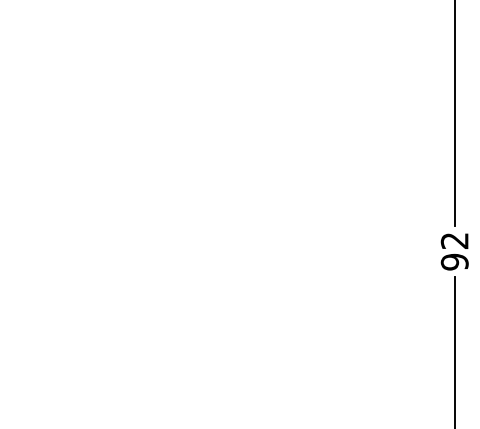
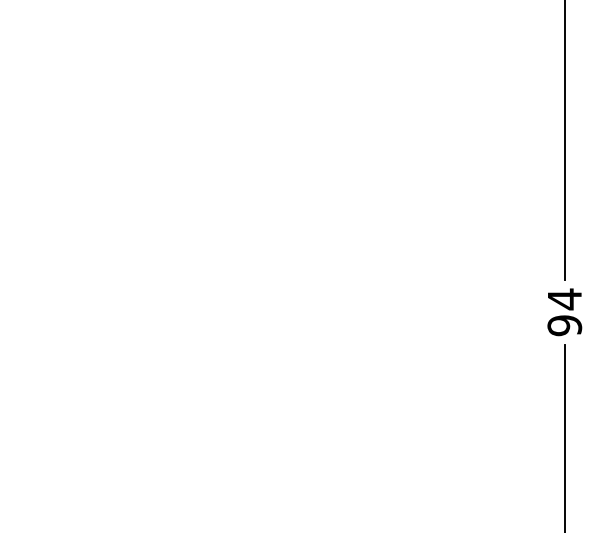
text: (454, 241) -> (564, 299), 92 -> 94

